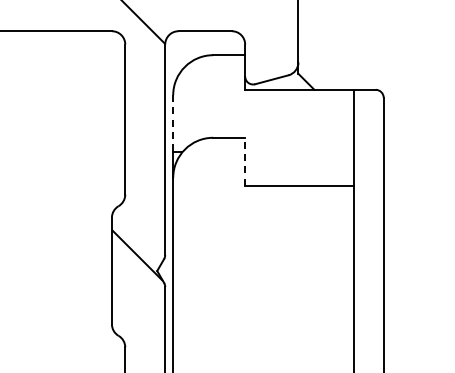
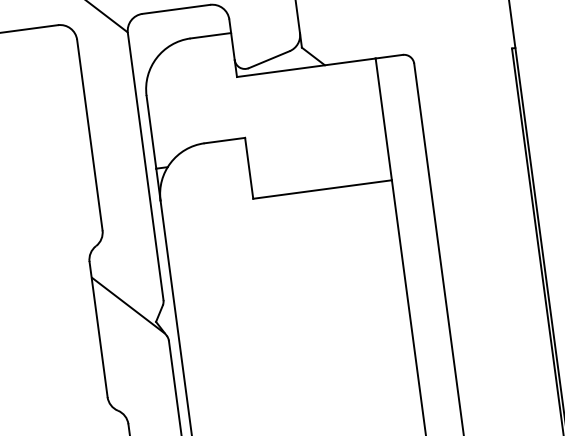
line: (173, 123) -> (151, 131), dashed -> solid
line: (245, 161) -> (249, 167), dashed -> solid

